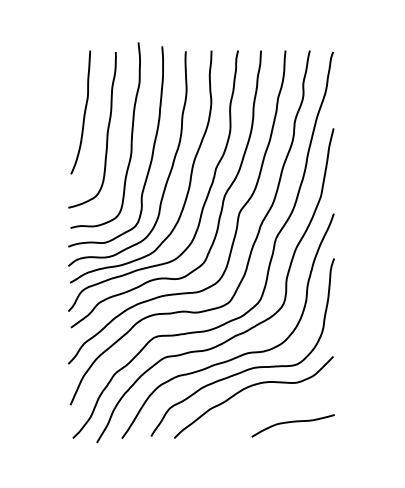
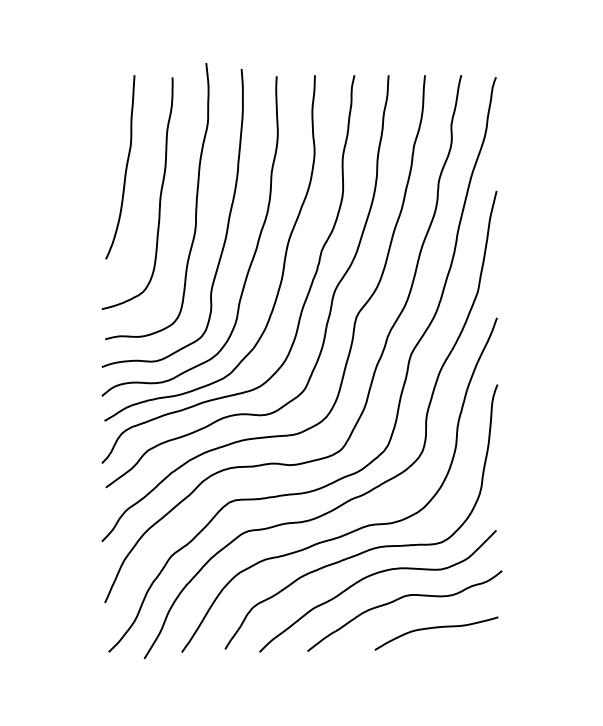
curve: (268, 403) -> (399, 600), added

